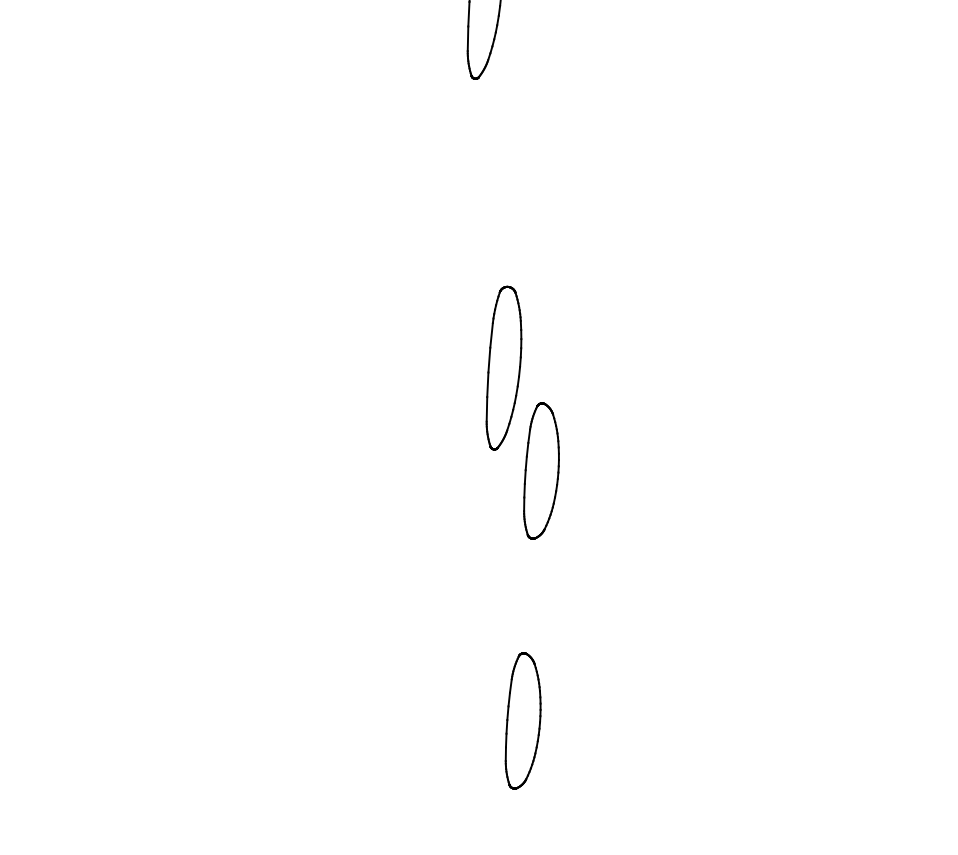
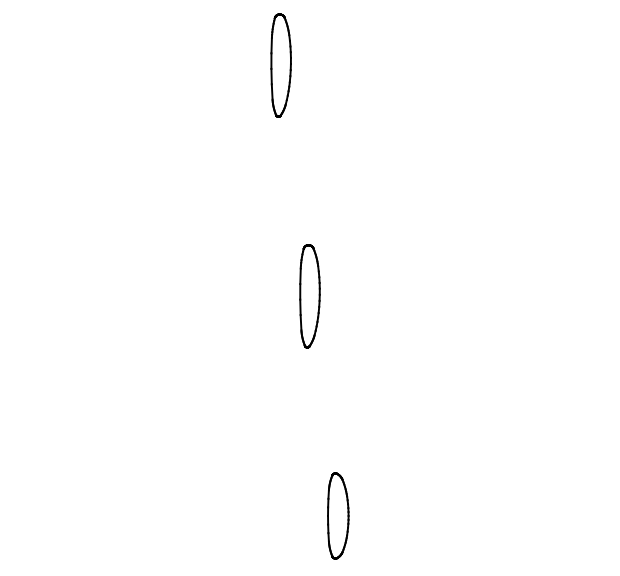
part: (542, 470) -> (338, 358), removed

